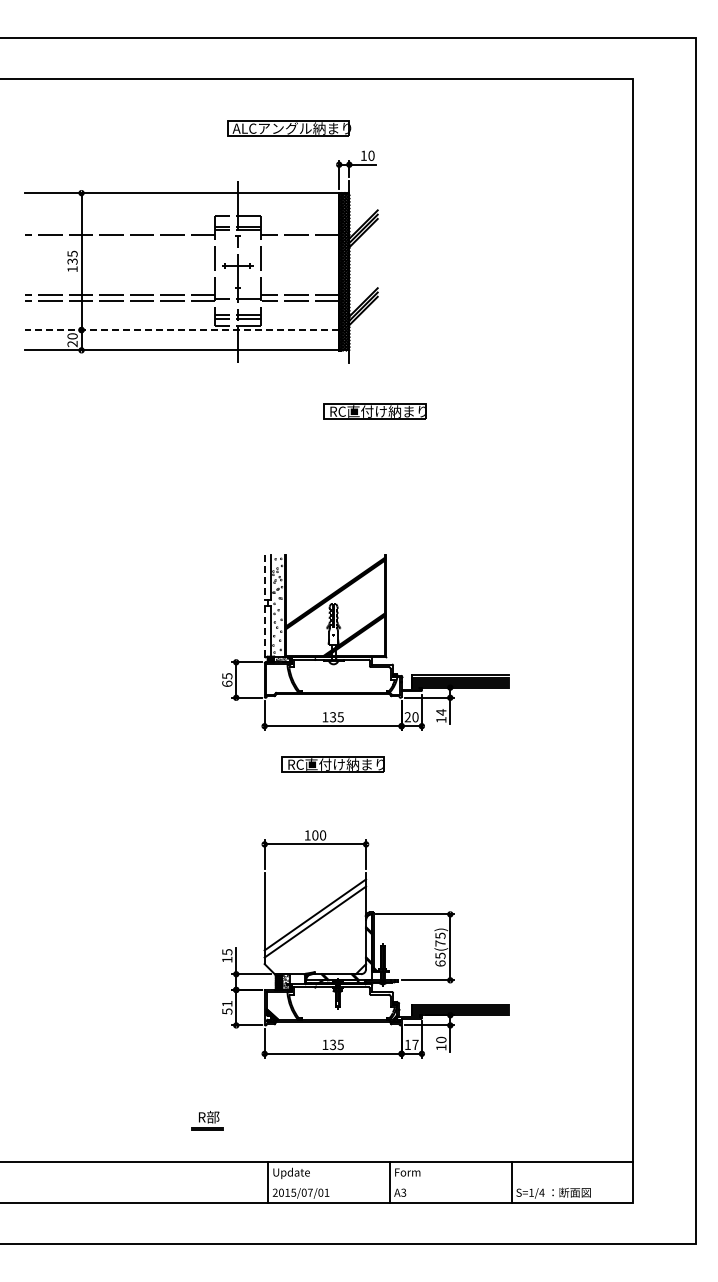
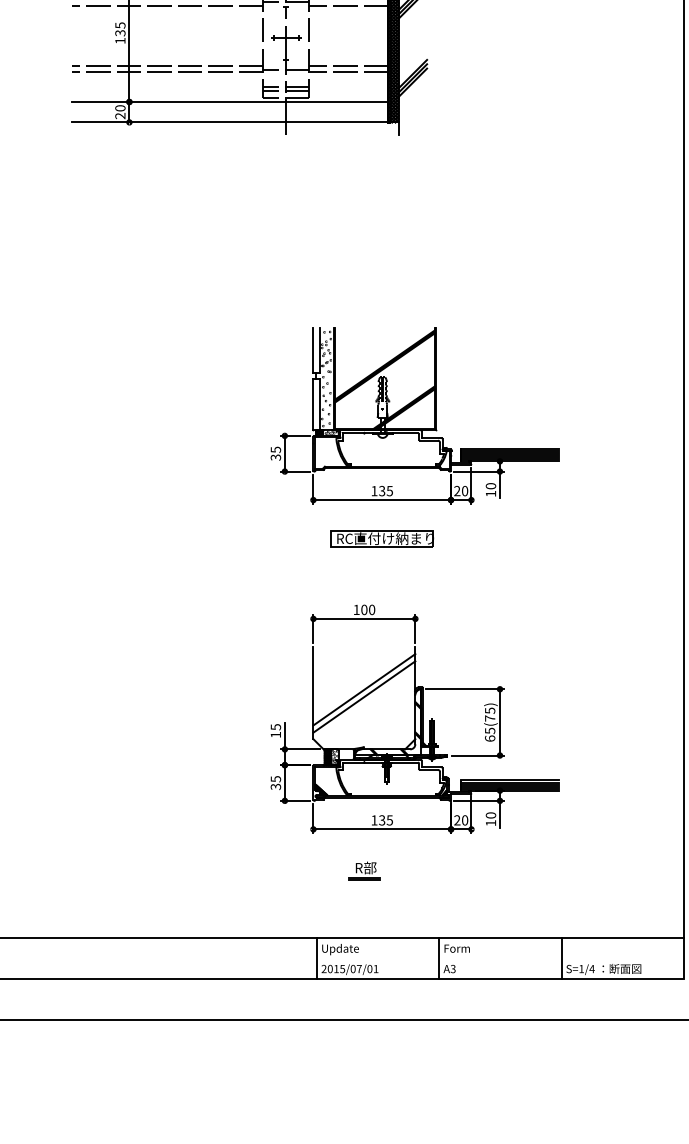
line: (181, 330) -> (229, 102), dashed -> solid
part: (374, 411) -> (423, 183), removed
line: (264, 578) -> (313, 351), dashed -> solid
line: (264, 631) -> (313, 404), dashed -> solid
text: (227, 683) -> (276, 457), 65 -> 35
text: (441, 712) -> (491, 486), 14 -> 10
text: (227, 1007) -> (276, 782), 51 -> 35
text: (411, 1044) -> (460, 820), 17 -> 20
part: (207, 1120) -> (364, 871), moved

